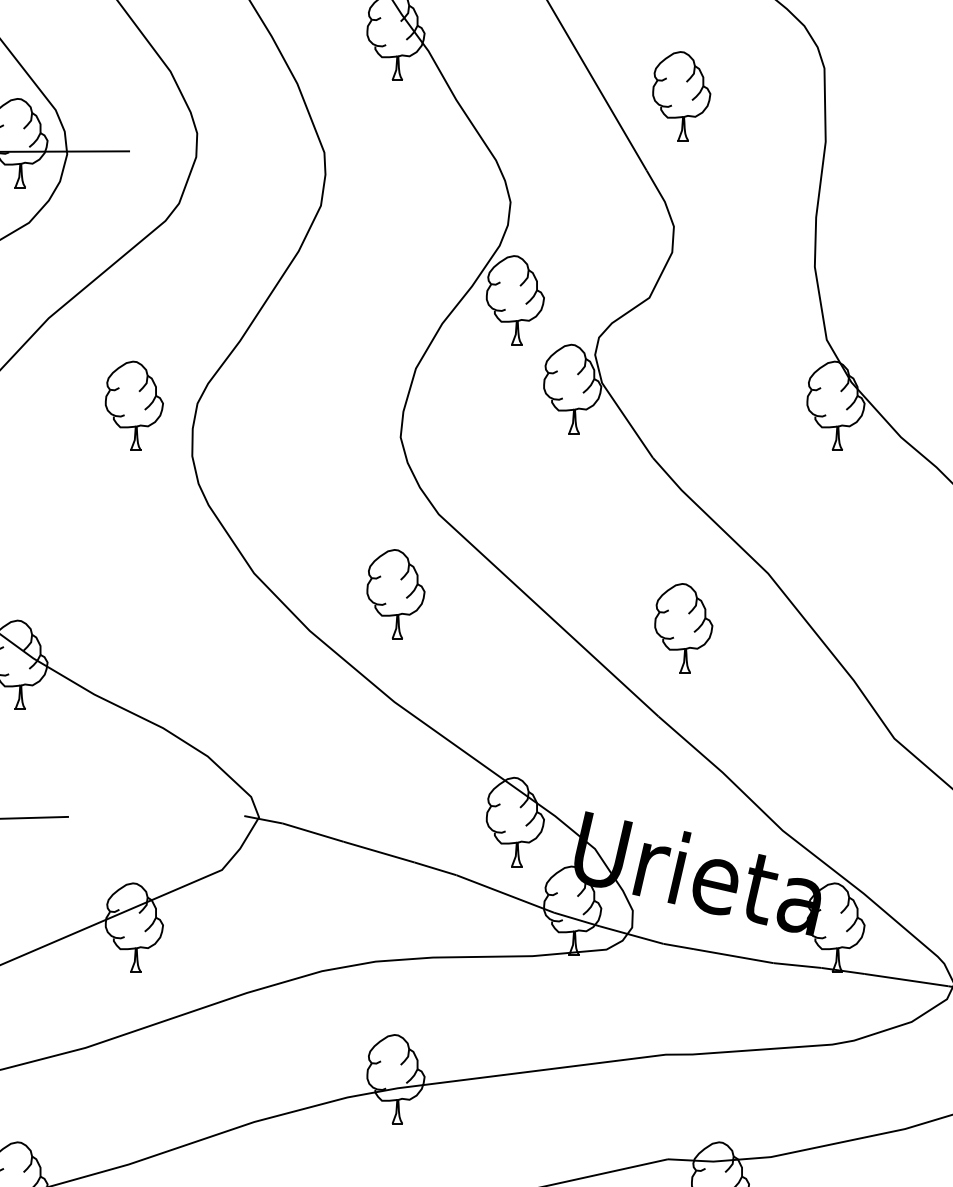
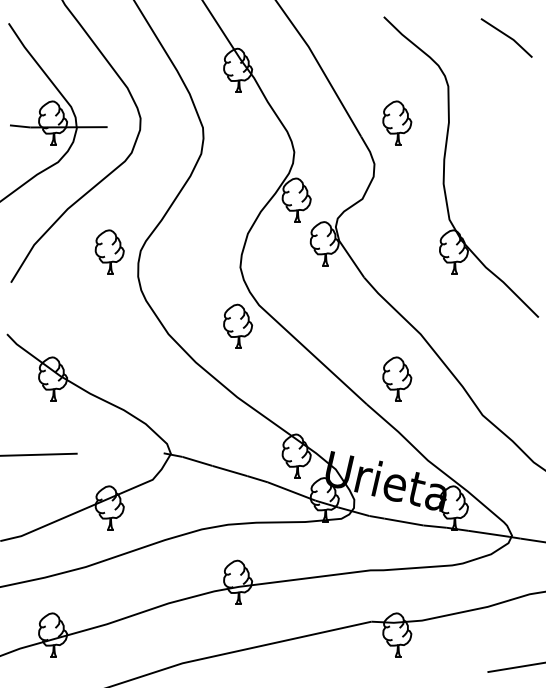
part: (682, 94) -> (397, 122), moved
part: (396, 592) -> (238, 325), moved
part: (684, 626) -> (397, 378), moved

